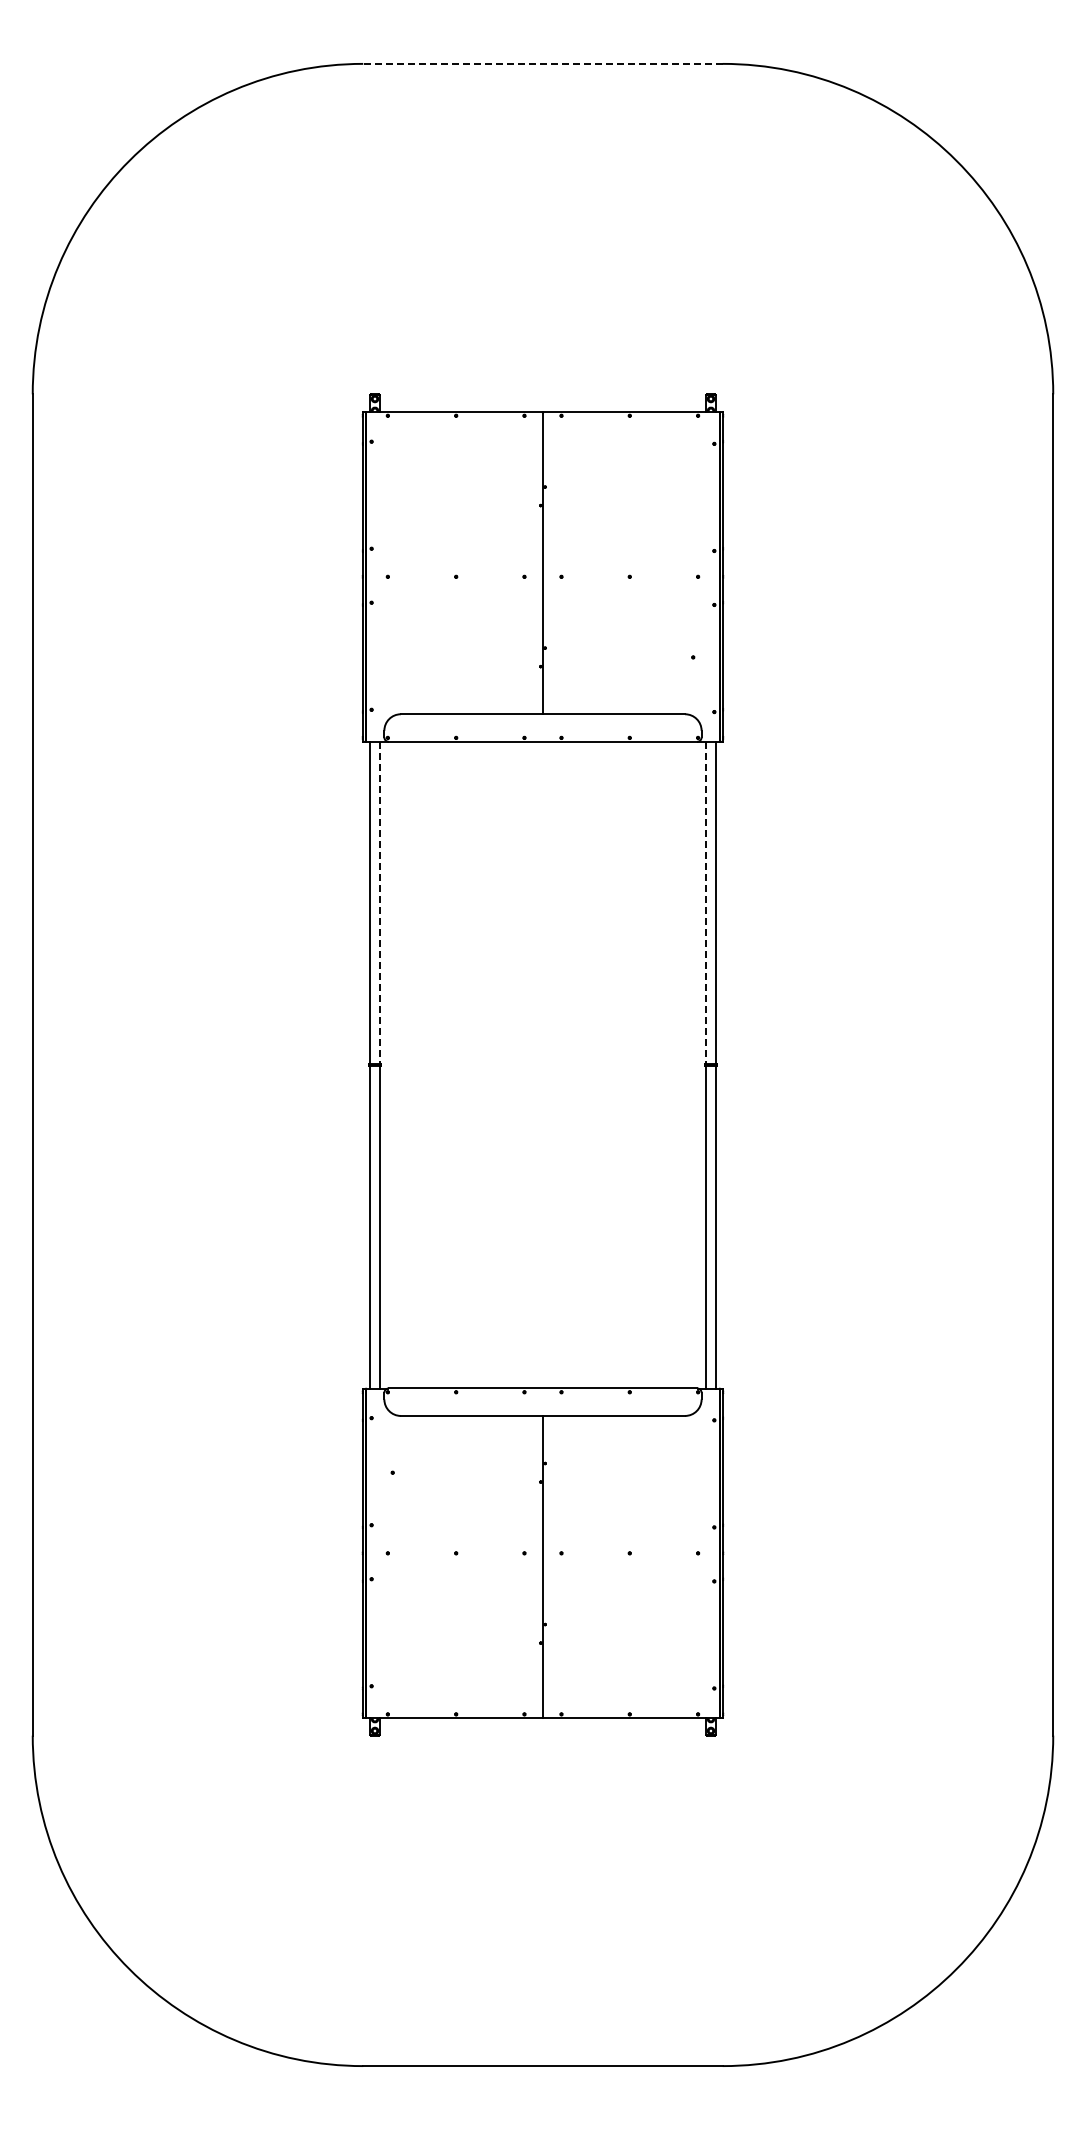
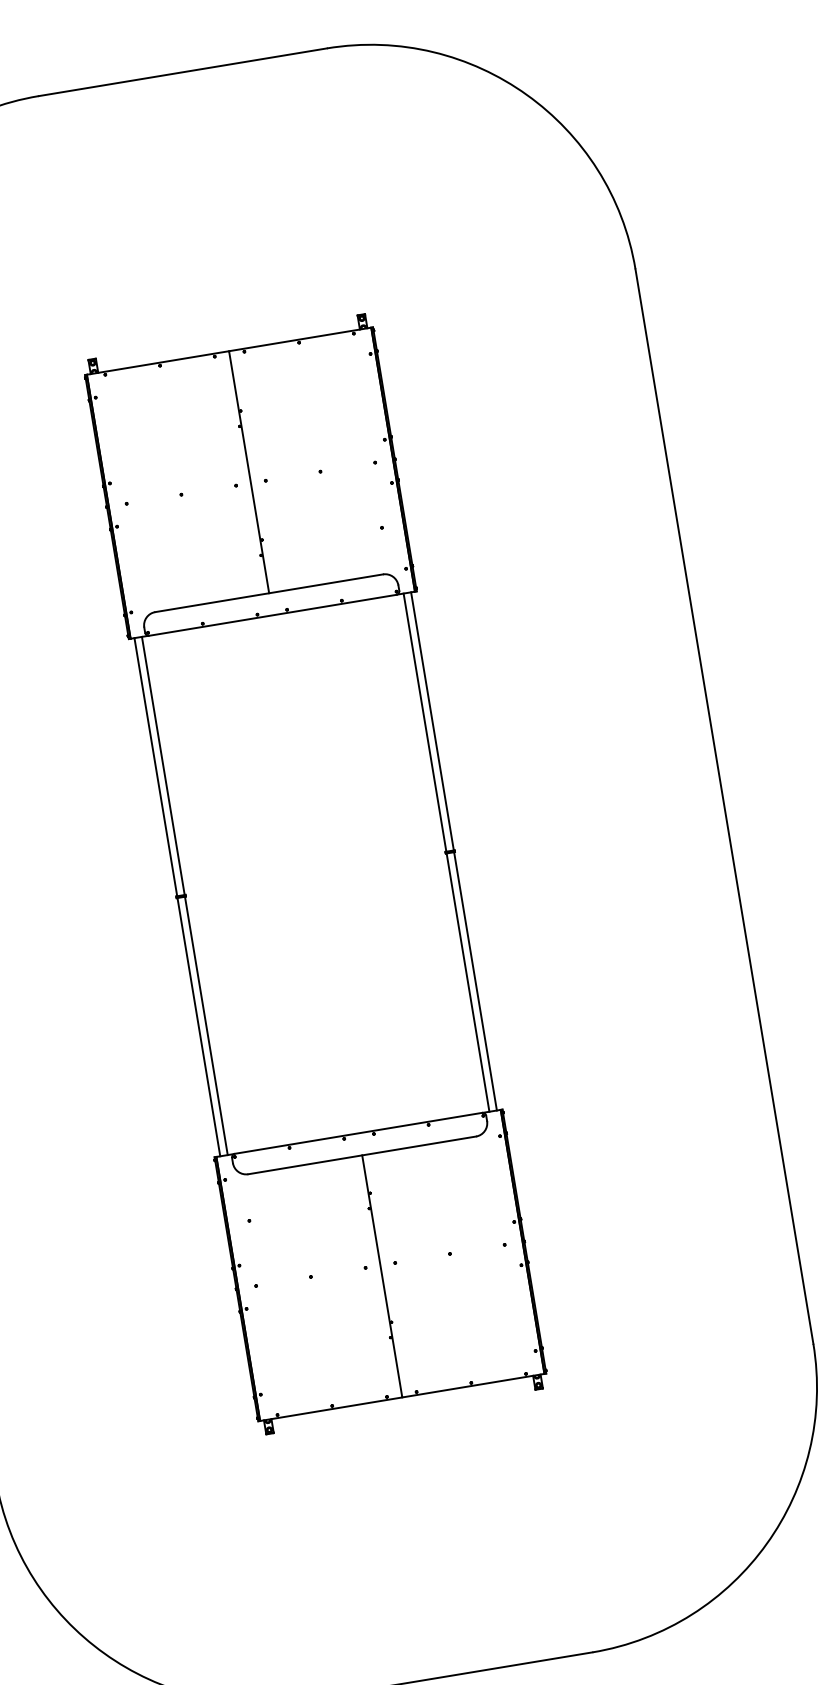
line: (543, 63) -> (183, 71), dashed -> solid
line: (379, 903) -> (163, 766), dashed -> solid
line: (706, 903) -> (425, 723), dashed -> solid

